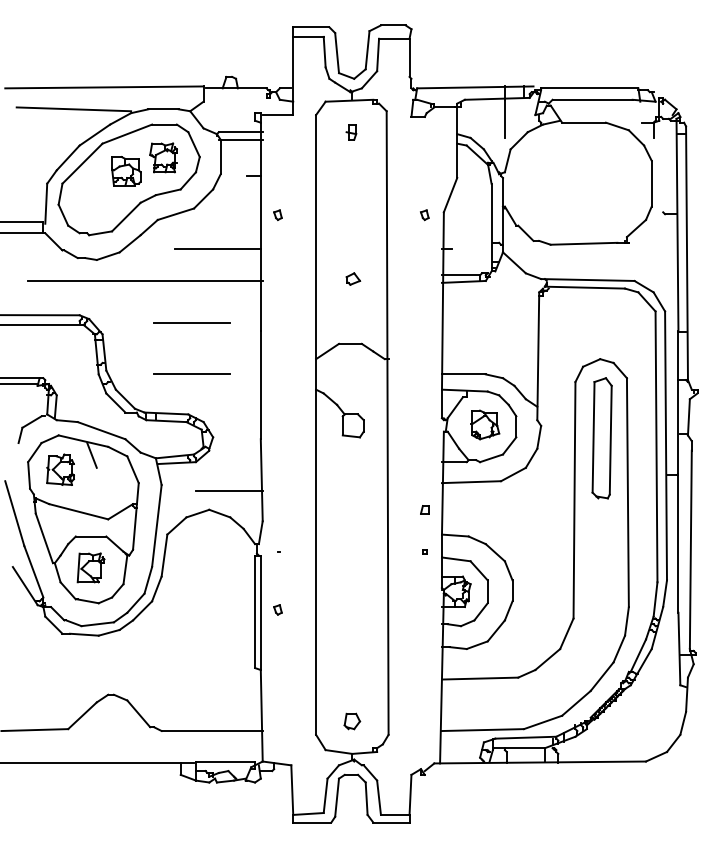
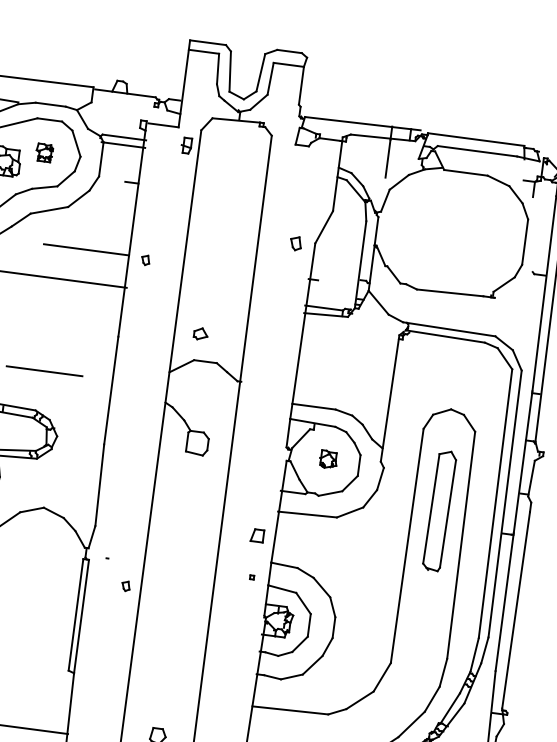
part: (351, 132) -> (186, 145), moved
part: (163, 157) -> (44, 152), size x0.6
part: (277, 215) -> (145, 260), moved
part: (424, 215) -> (295, 244), size x1.4
part: (353, 278) -> (201, 333), moved
line: (192, 322) -> (51, 319), removed
part: (485, 424) -> (328, 459), size x0.6
part: (601, 438) -> (439, 511), moved
line: (228, 490) -> (65, 491), removed
part: (424, 509) -> (257, 535), size x1.6
part: (277, 609) -> (125, 585), moved

